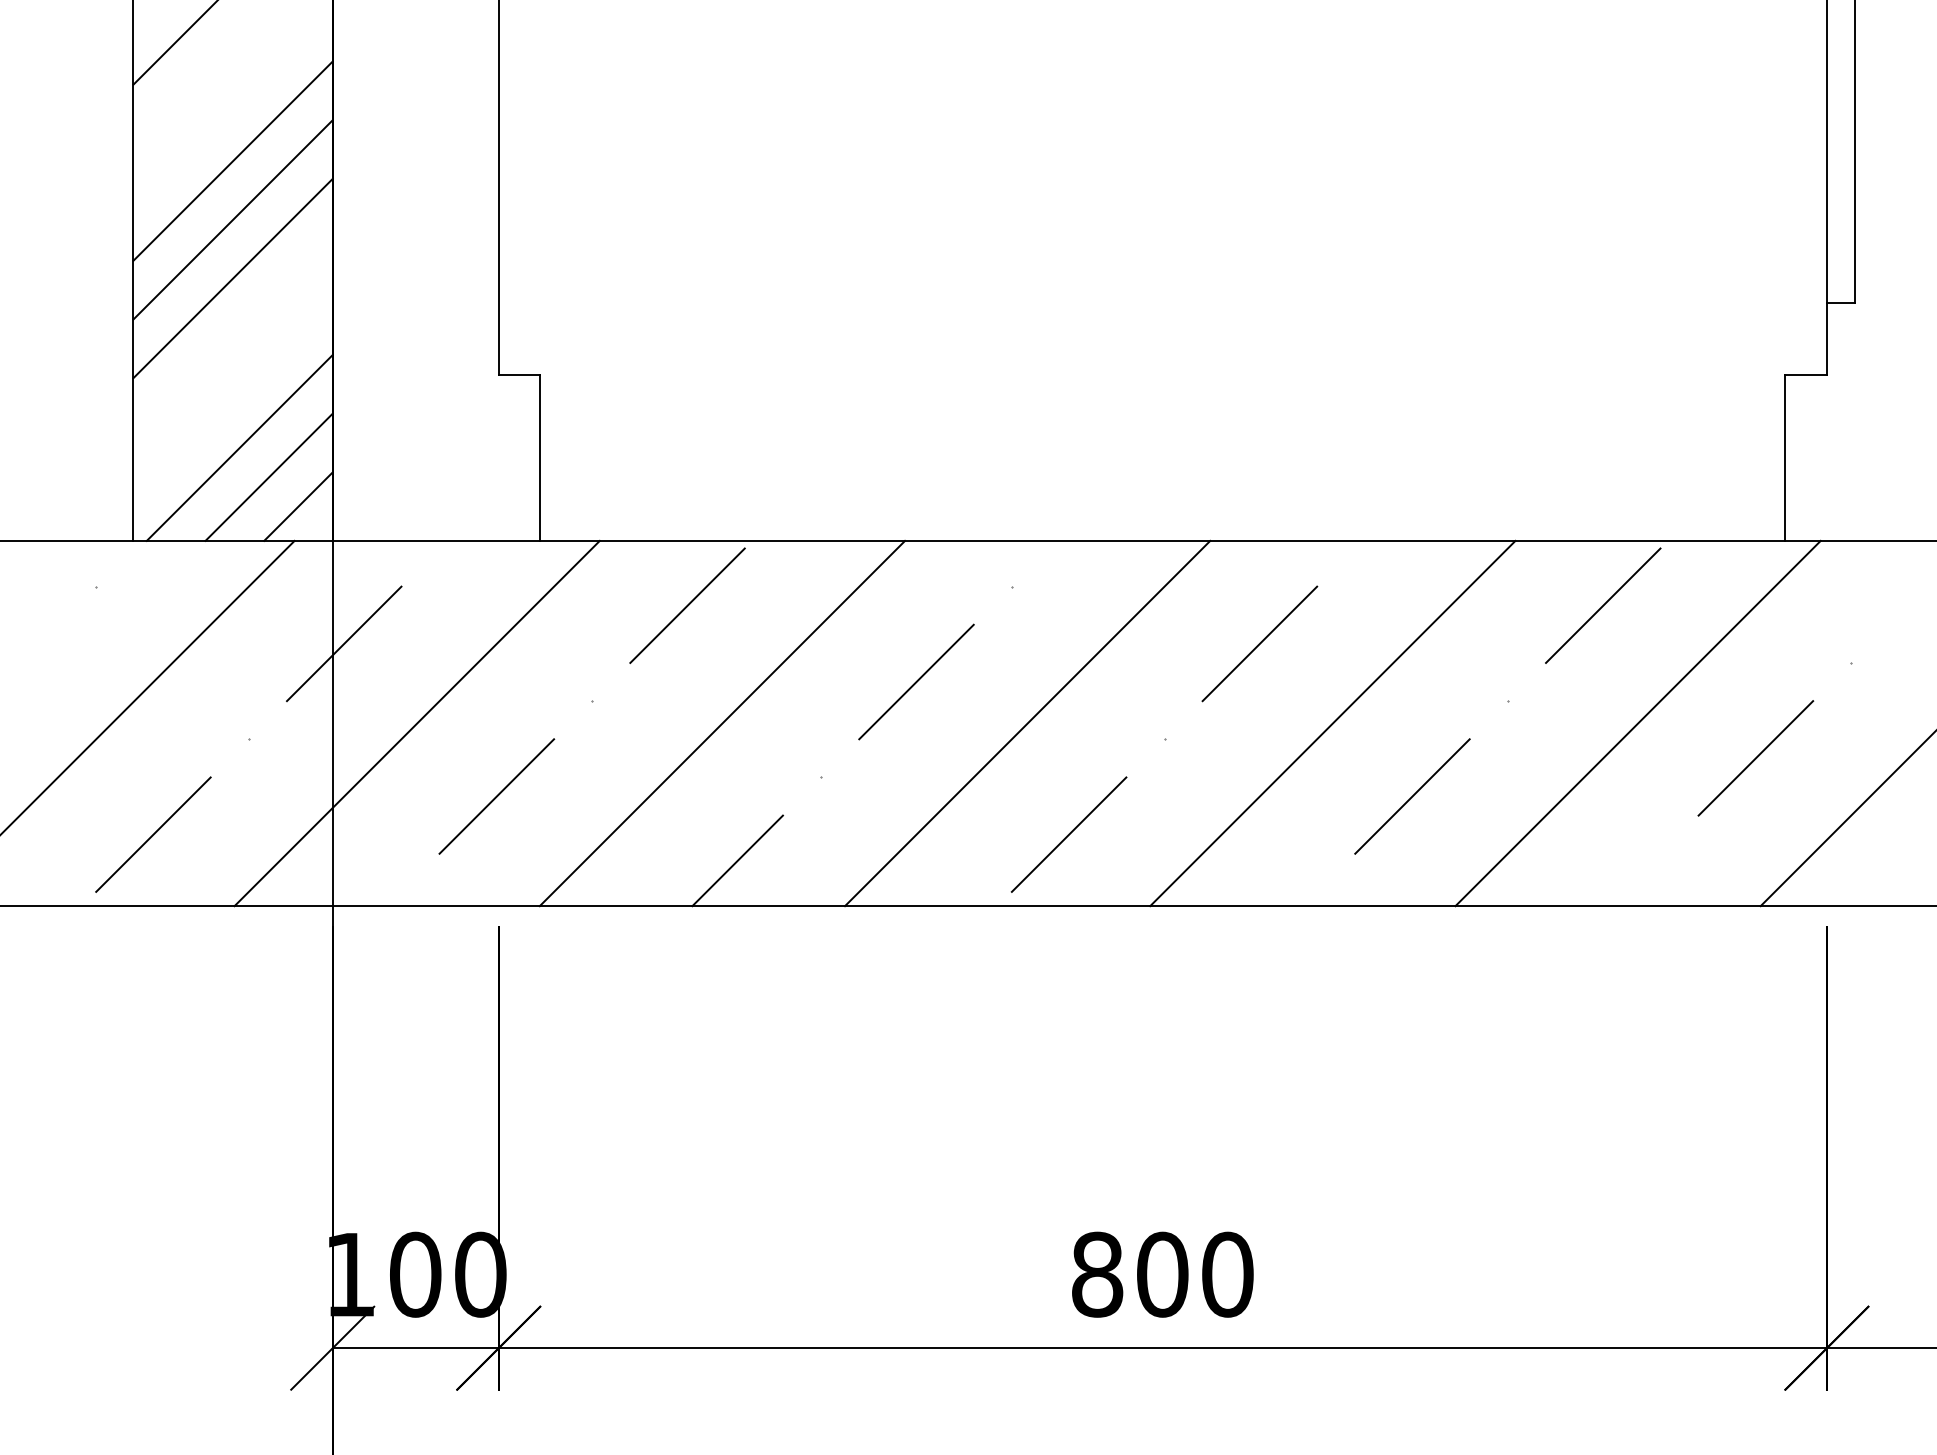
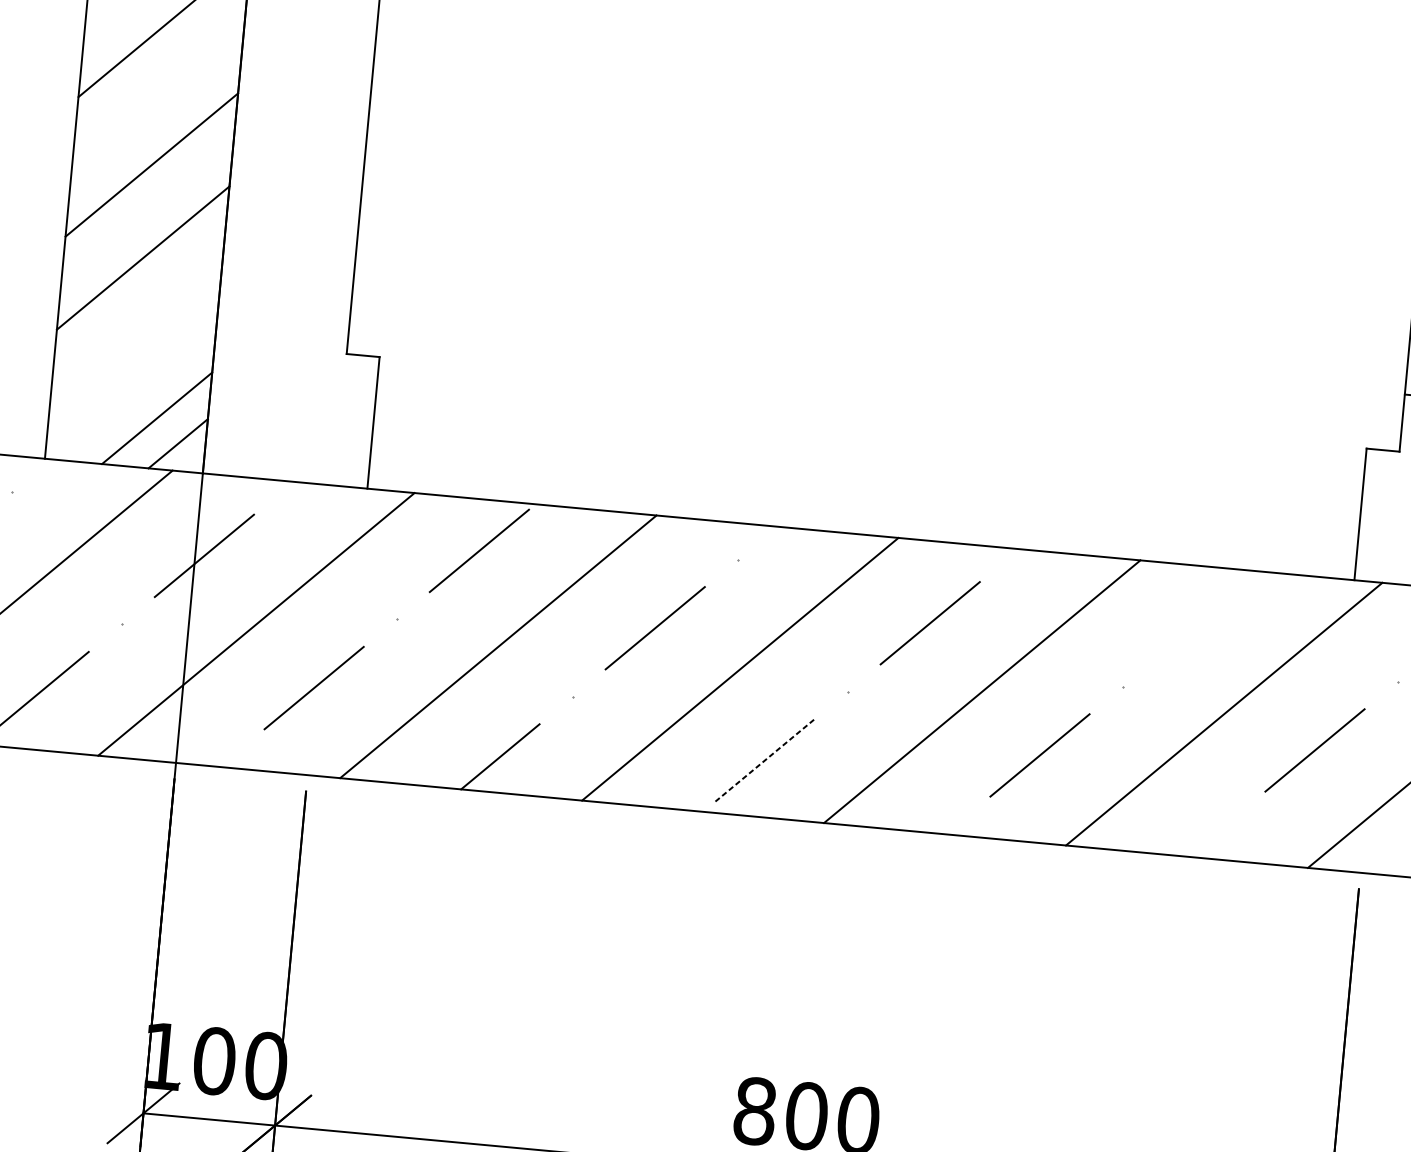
line: (232, 219) -> (147, 211), removed
line: (239, 447) -> (135, 392), removed
line: (1603, 605) -> (1205, 618), removed
line: (1069, 834) -> (765, 760), solid -> dashed

